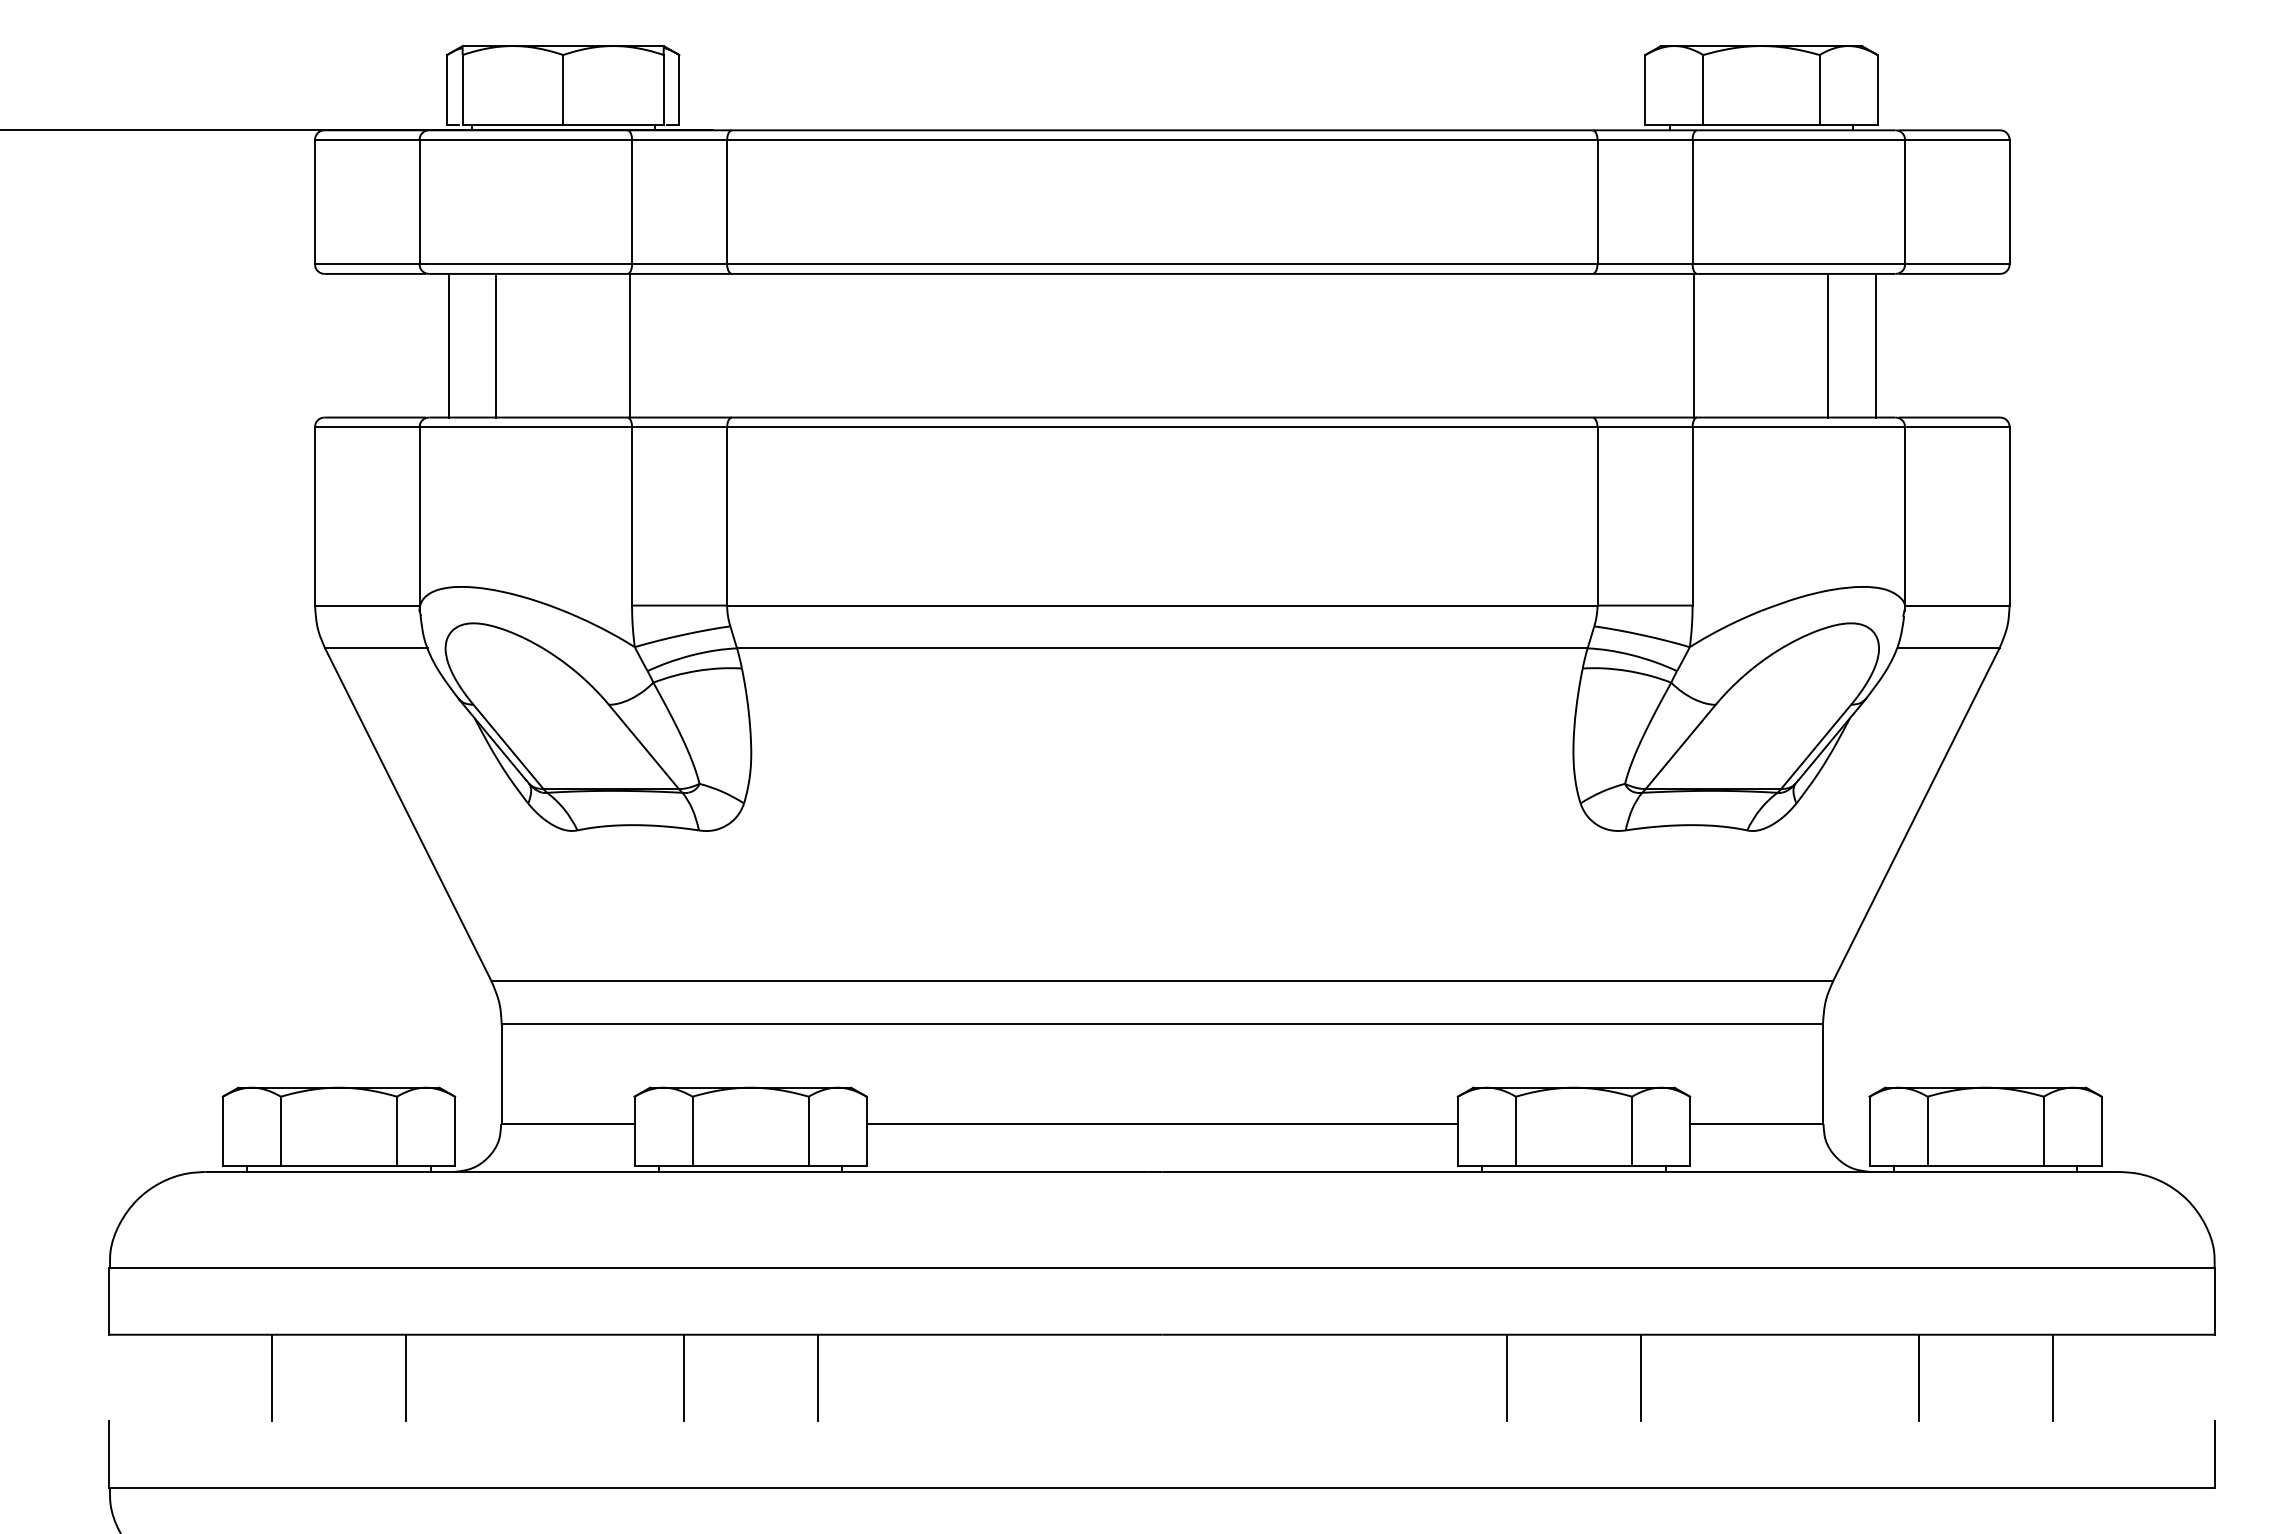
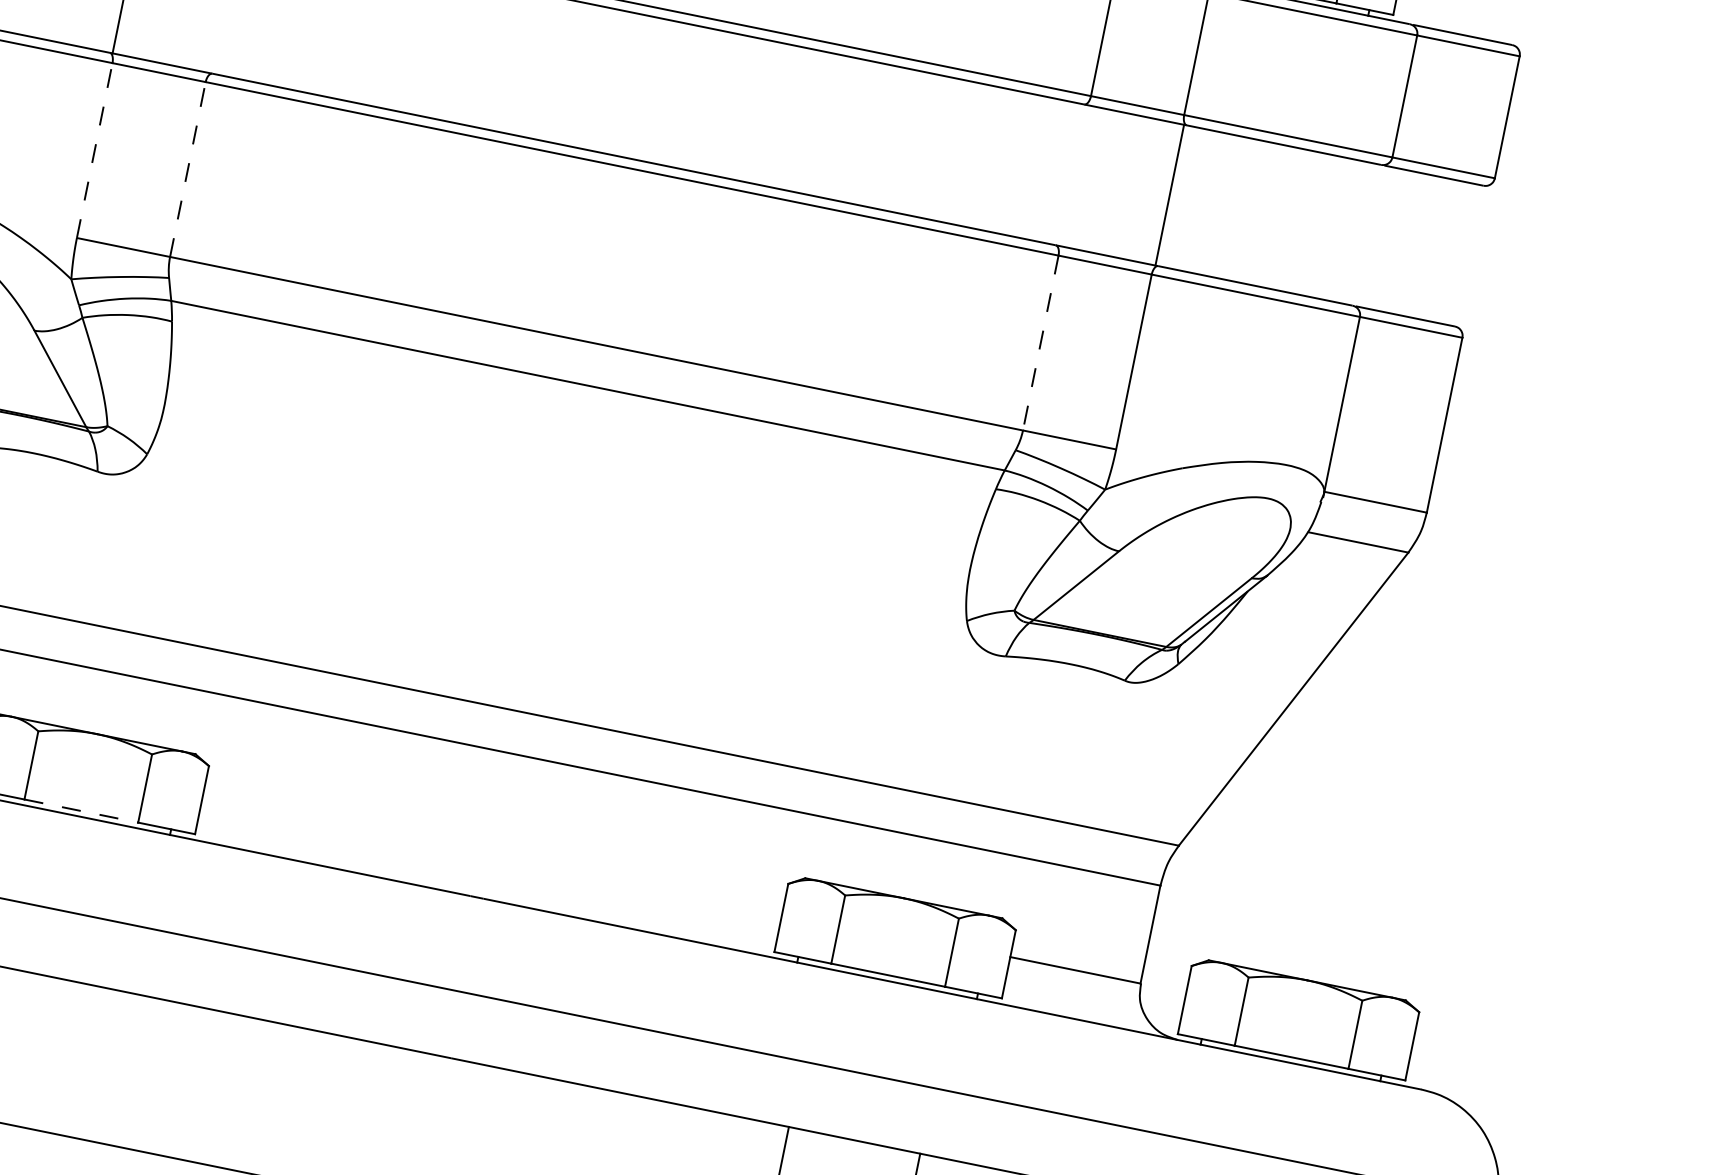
line: (1828, 345) -> (1301, 221), removed
line: (1875, 345) -> (1347, 231), removed
line: (632, 515) -> (95, 149), solid -> dashed
line: (727, 515) -> (188, 168), solid -> dashed
line: (1597, 516) -> (1040, 343), solid -> dashed
line: (1161, 1124) -> (492, 852), removed
line: (751, 1166) -> (82, 811), solid -> dashed
line: (817, 1377) -> (104, 1031), removed

